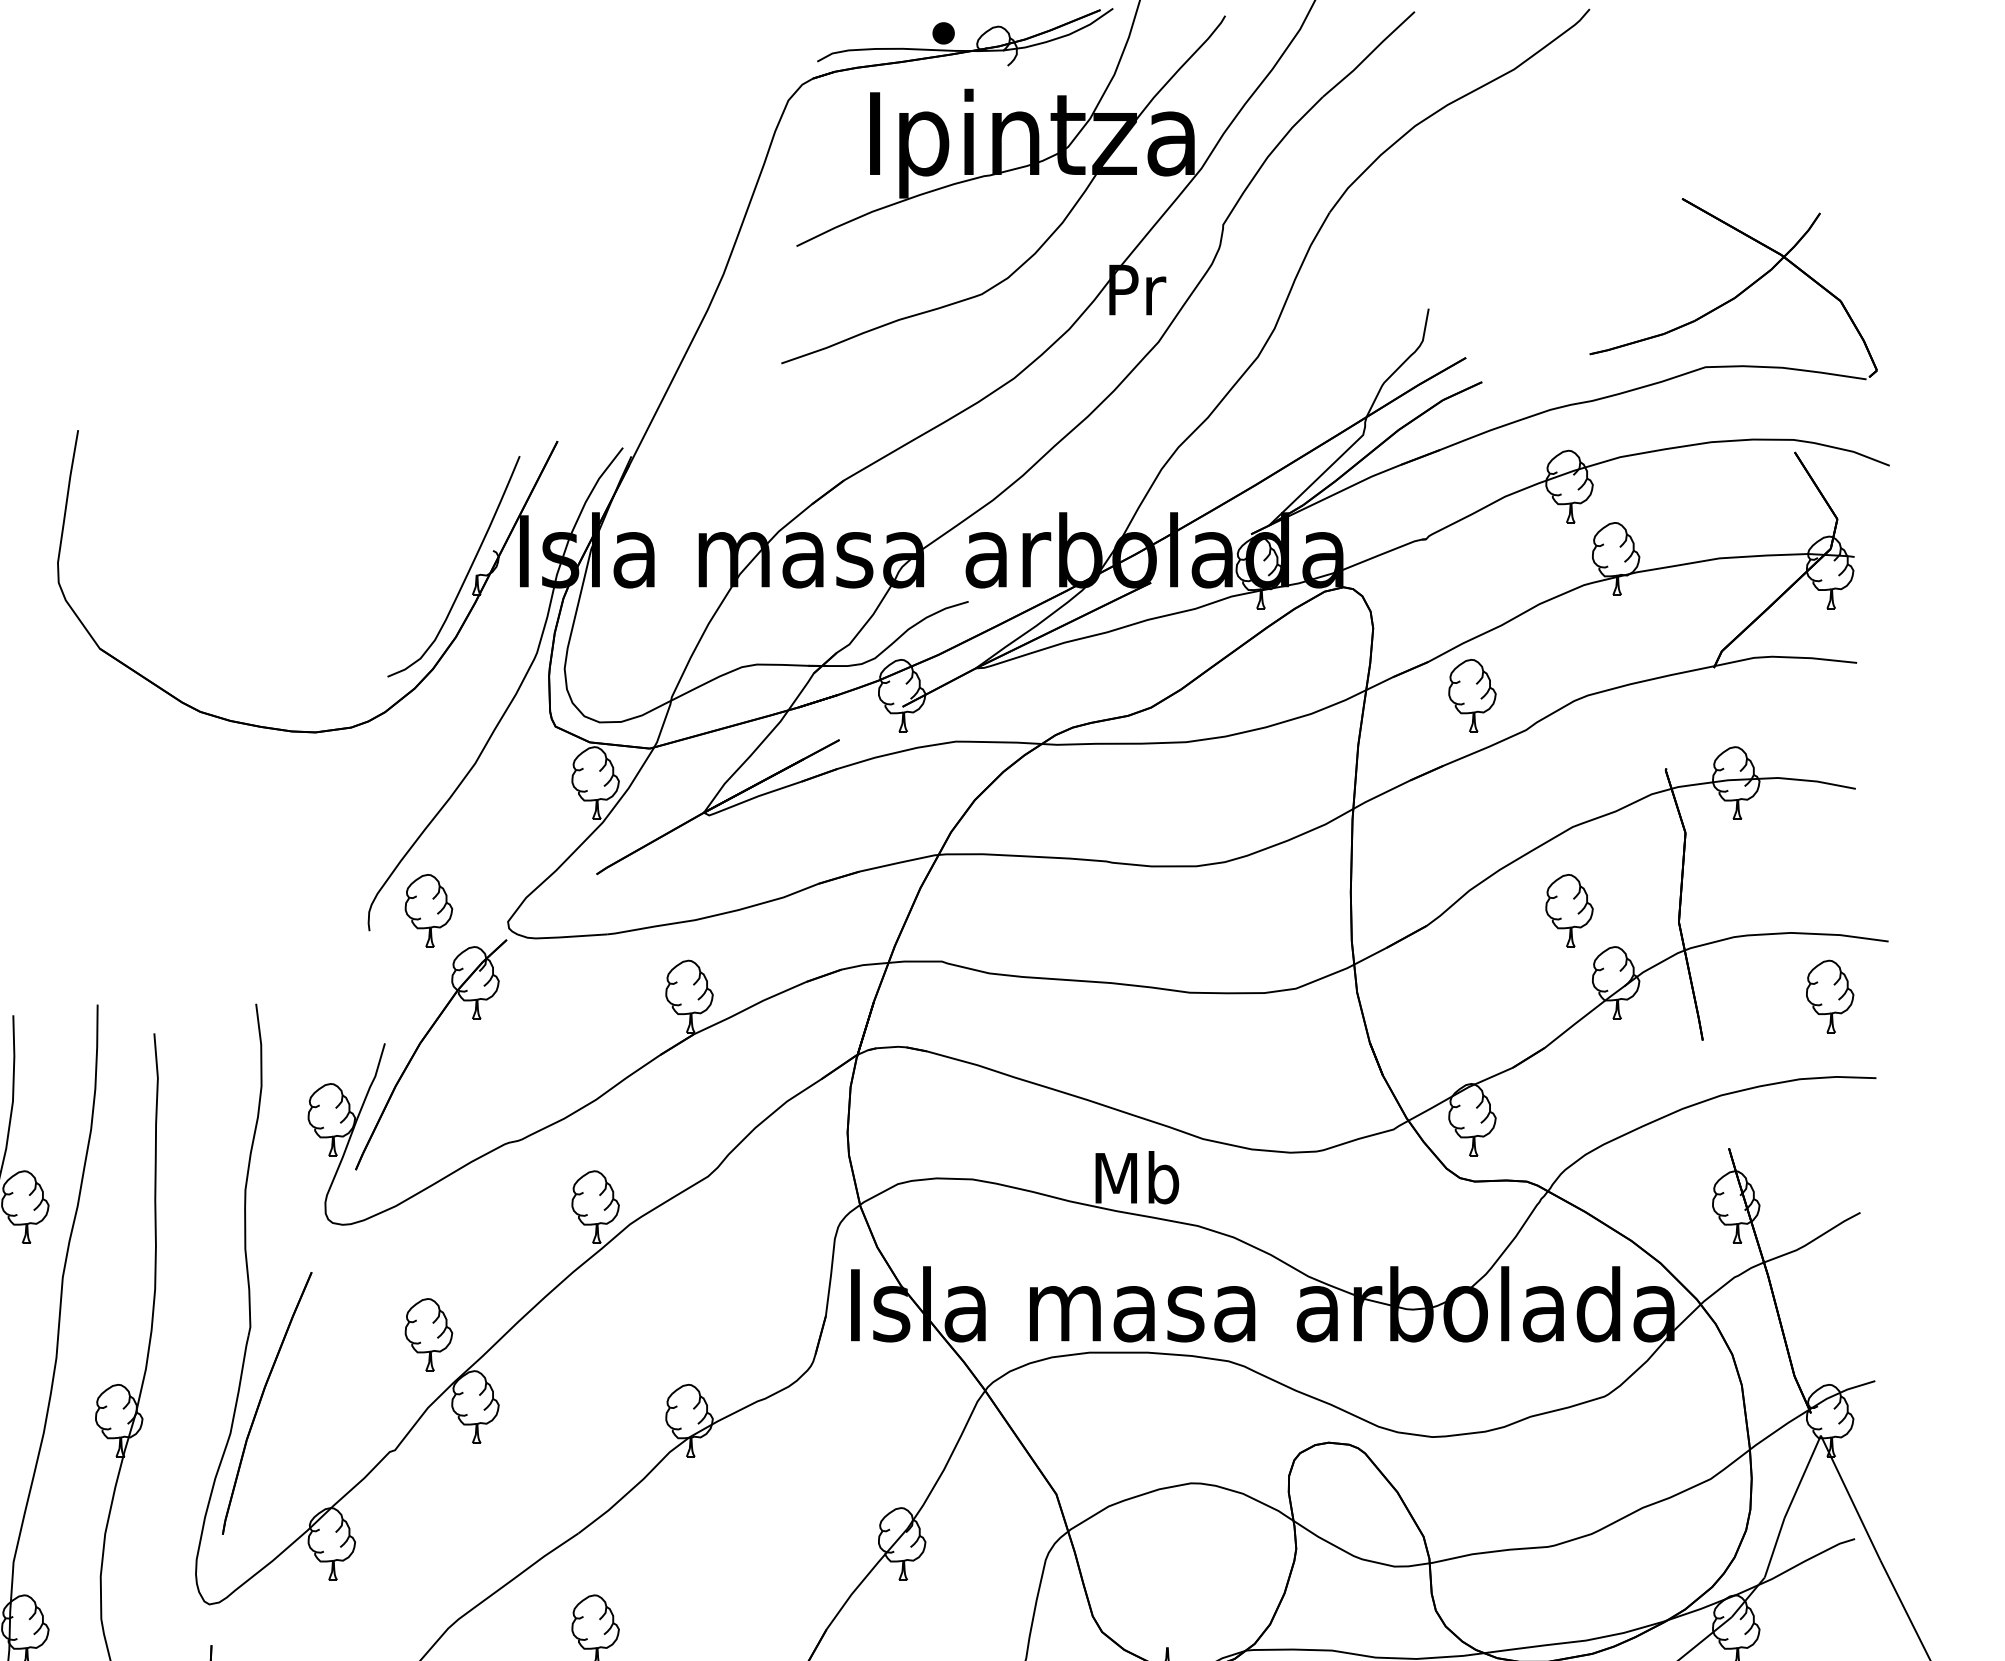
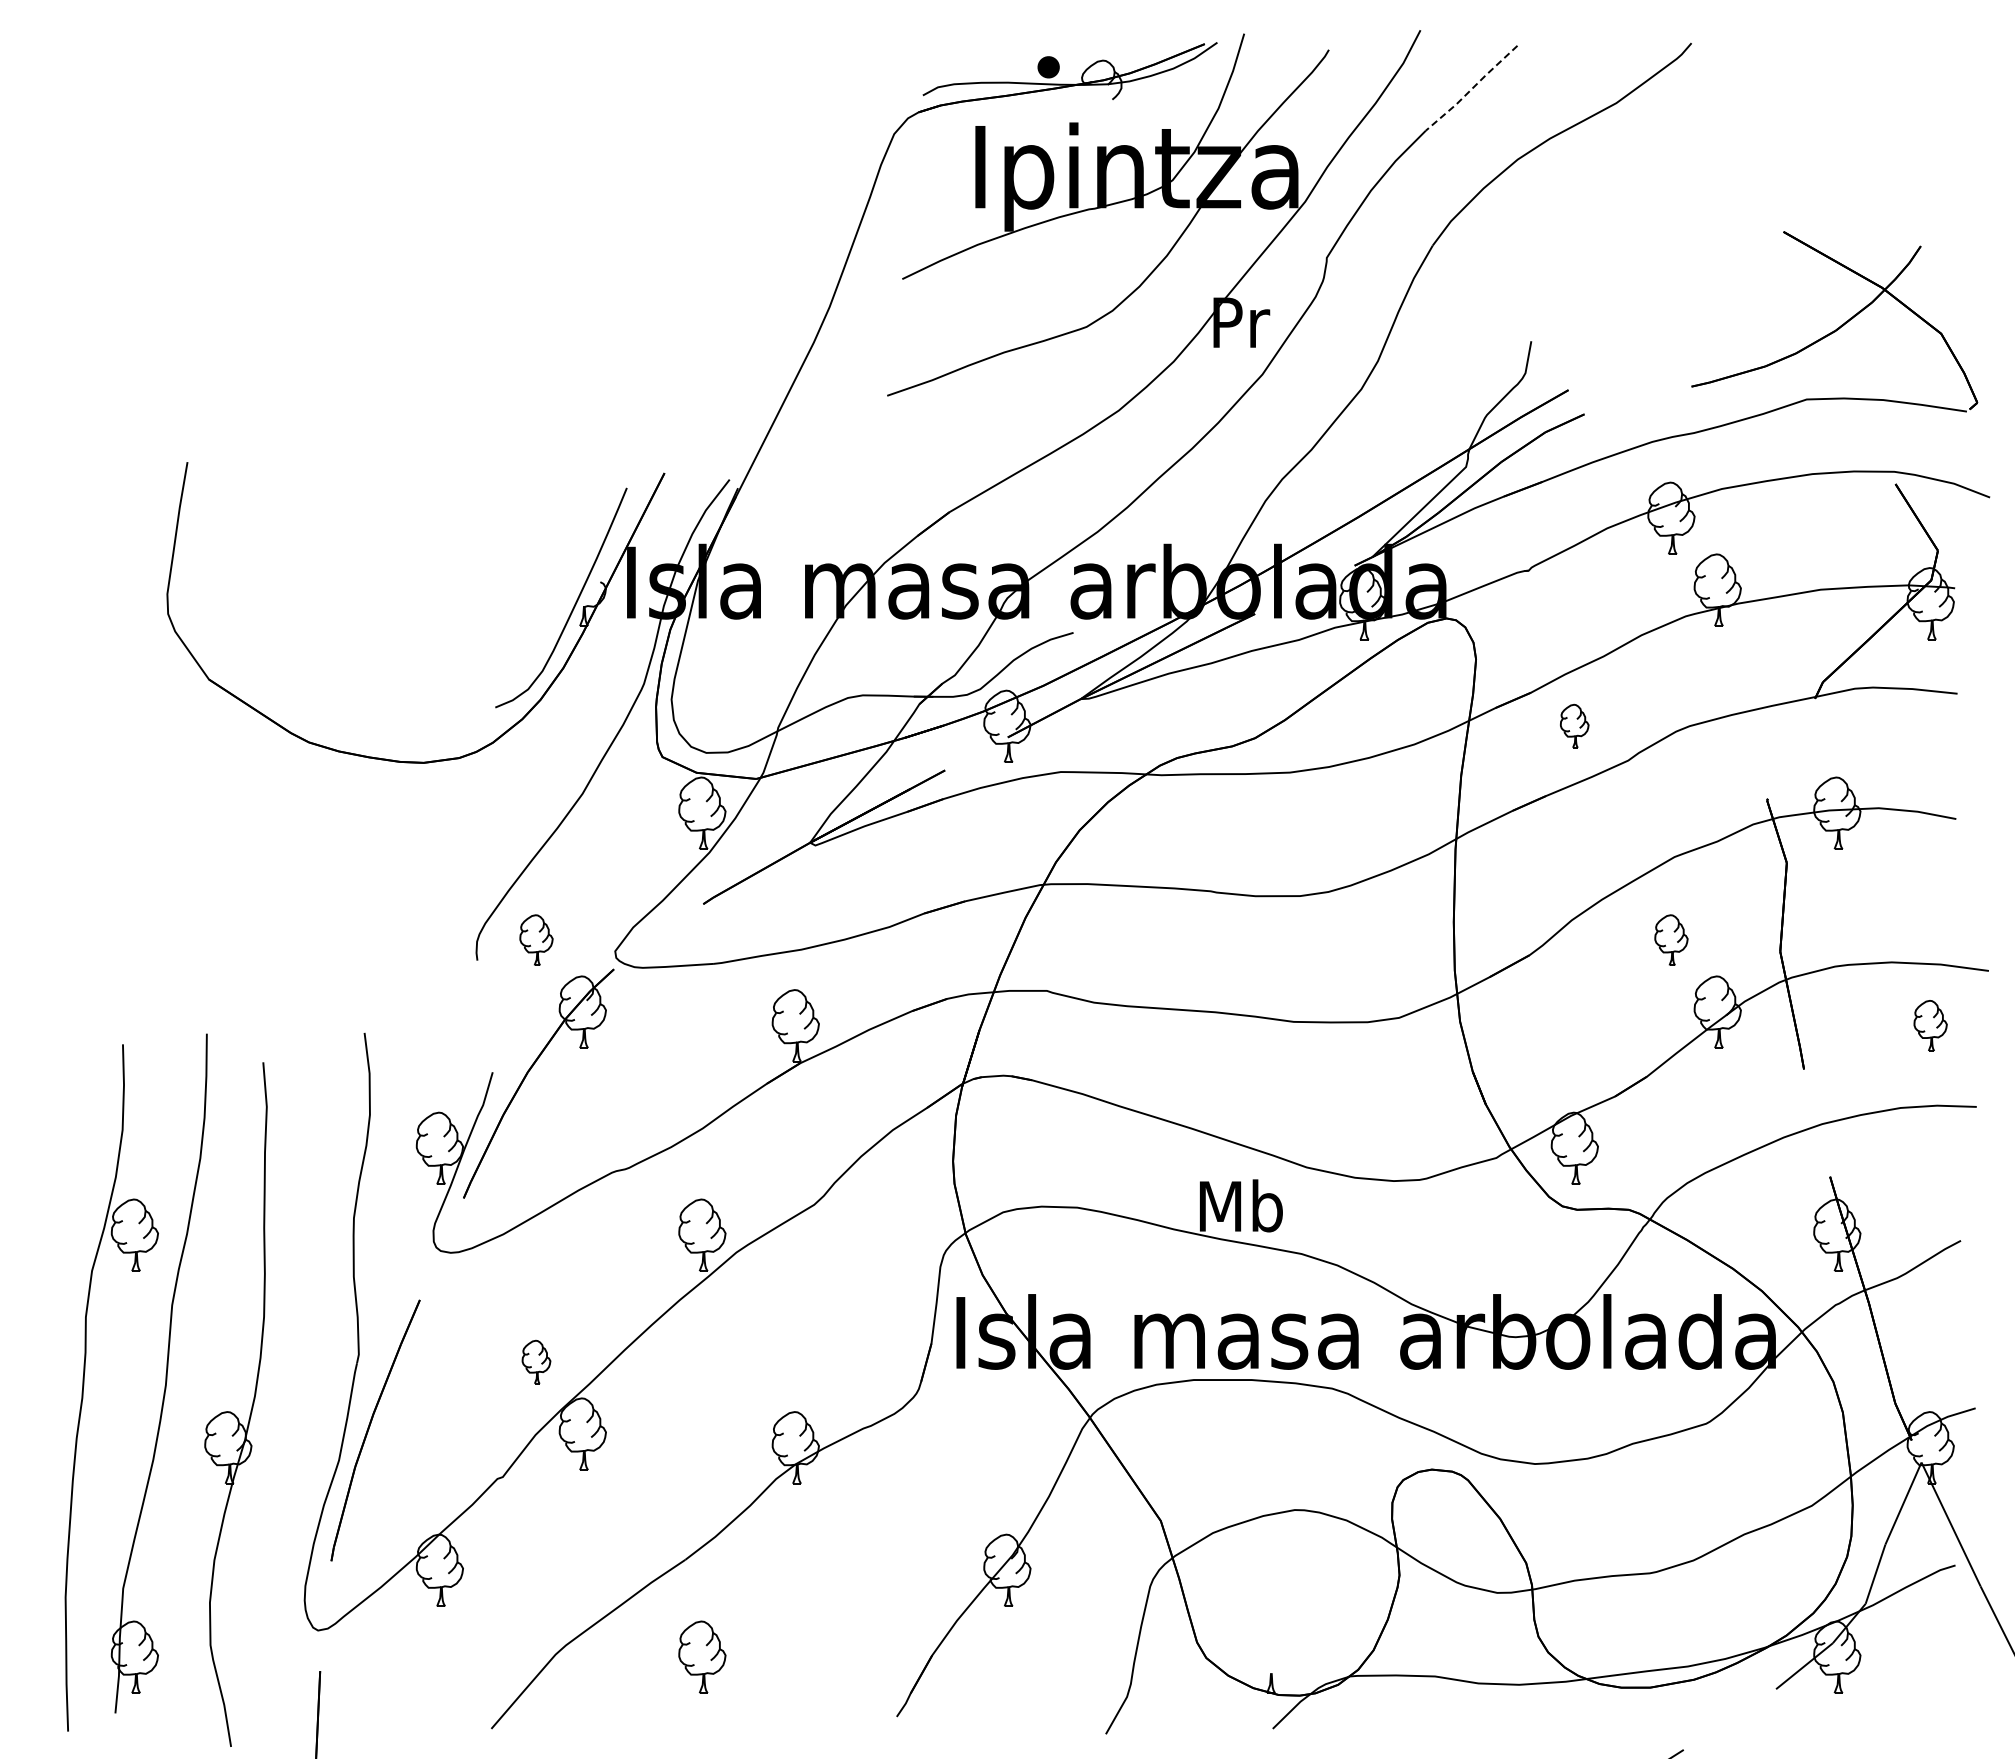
line: (1369, 54) -> (1472, 88), solid -> dashed
part: (1472, 694) -> (1574, 725), size x0.6
part: (428, 909) -> (536, 939), size x0.7
part: (1569, 909) -> (1671, 939), size x0.7
part: (1829, 996) -> (1930, 1025), size x0.7
part: (428, 1334) -> (536, 1361), size x0.6

